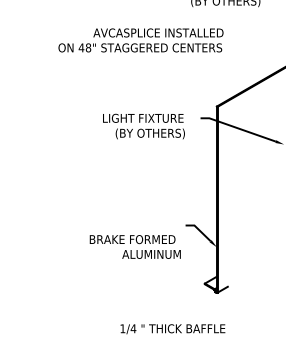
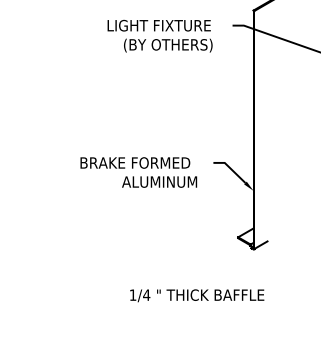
text: (134, 246) -> (137, 171), moved

